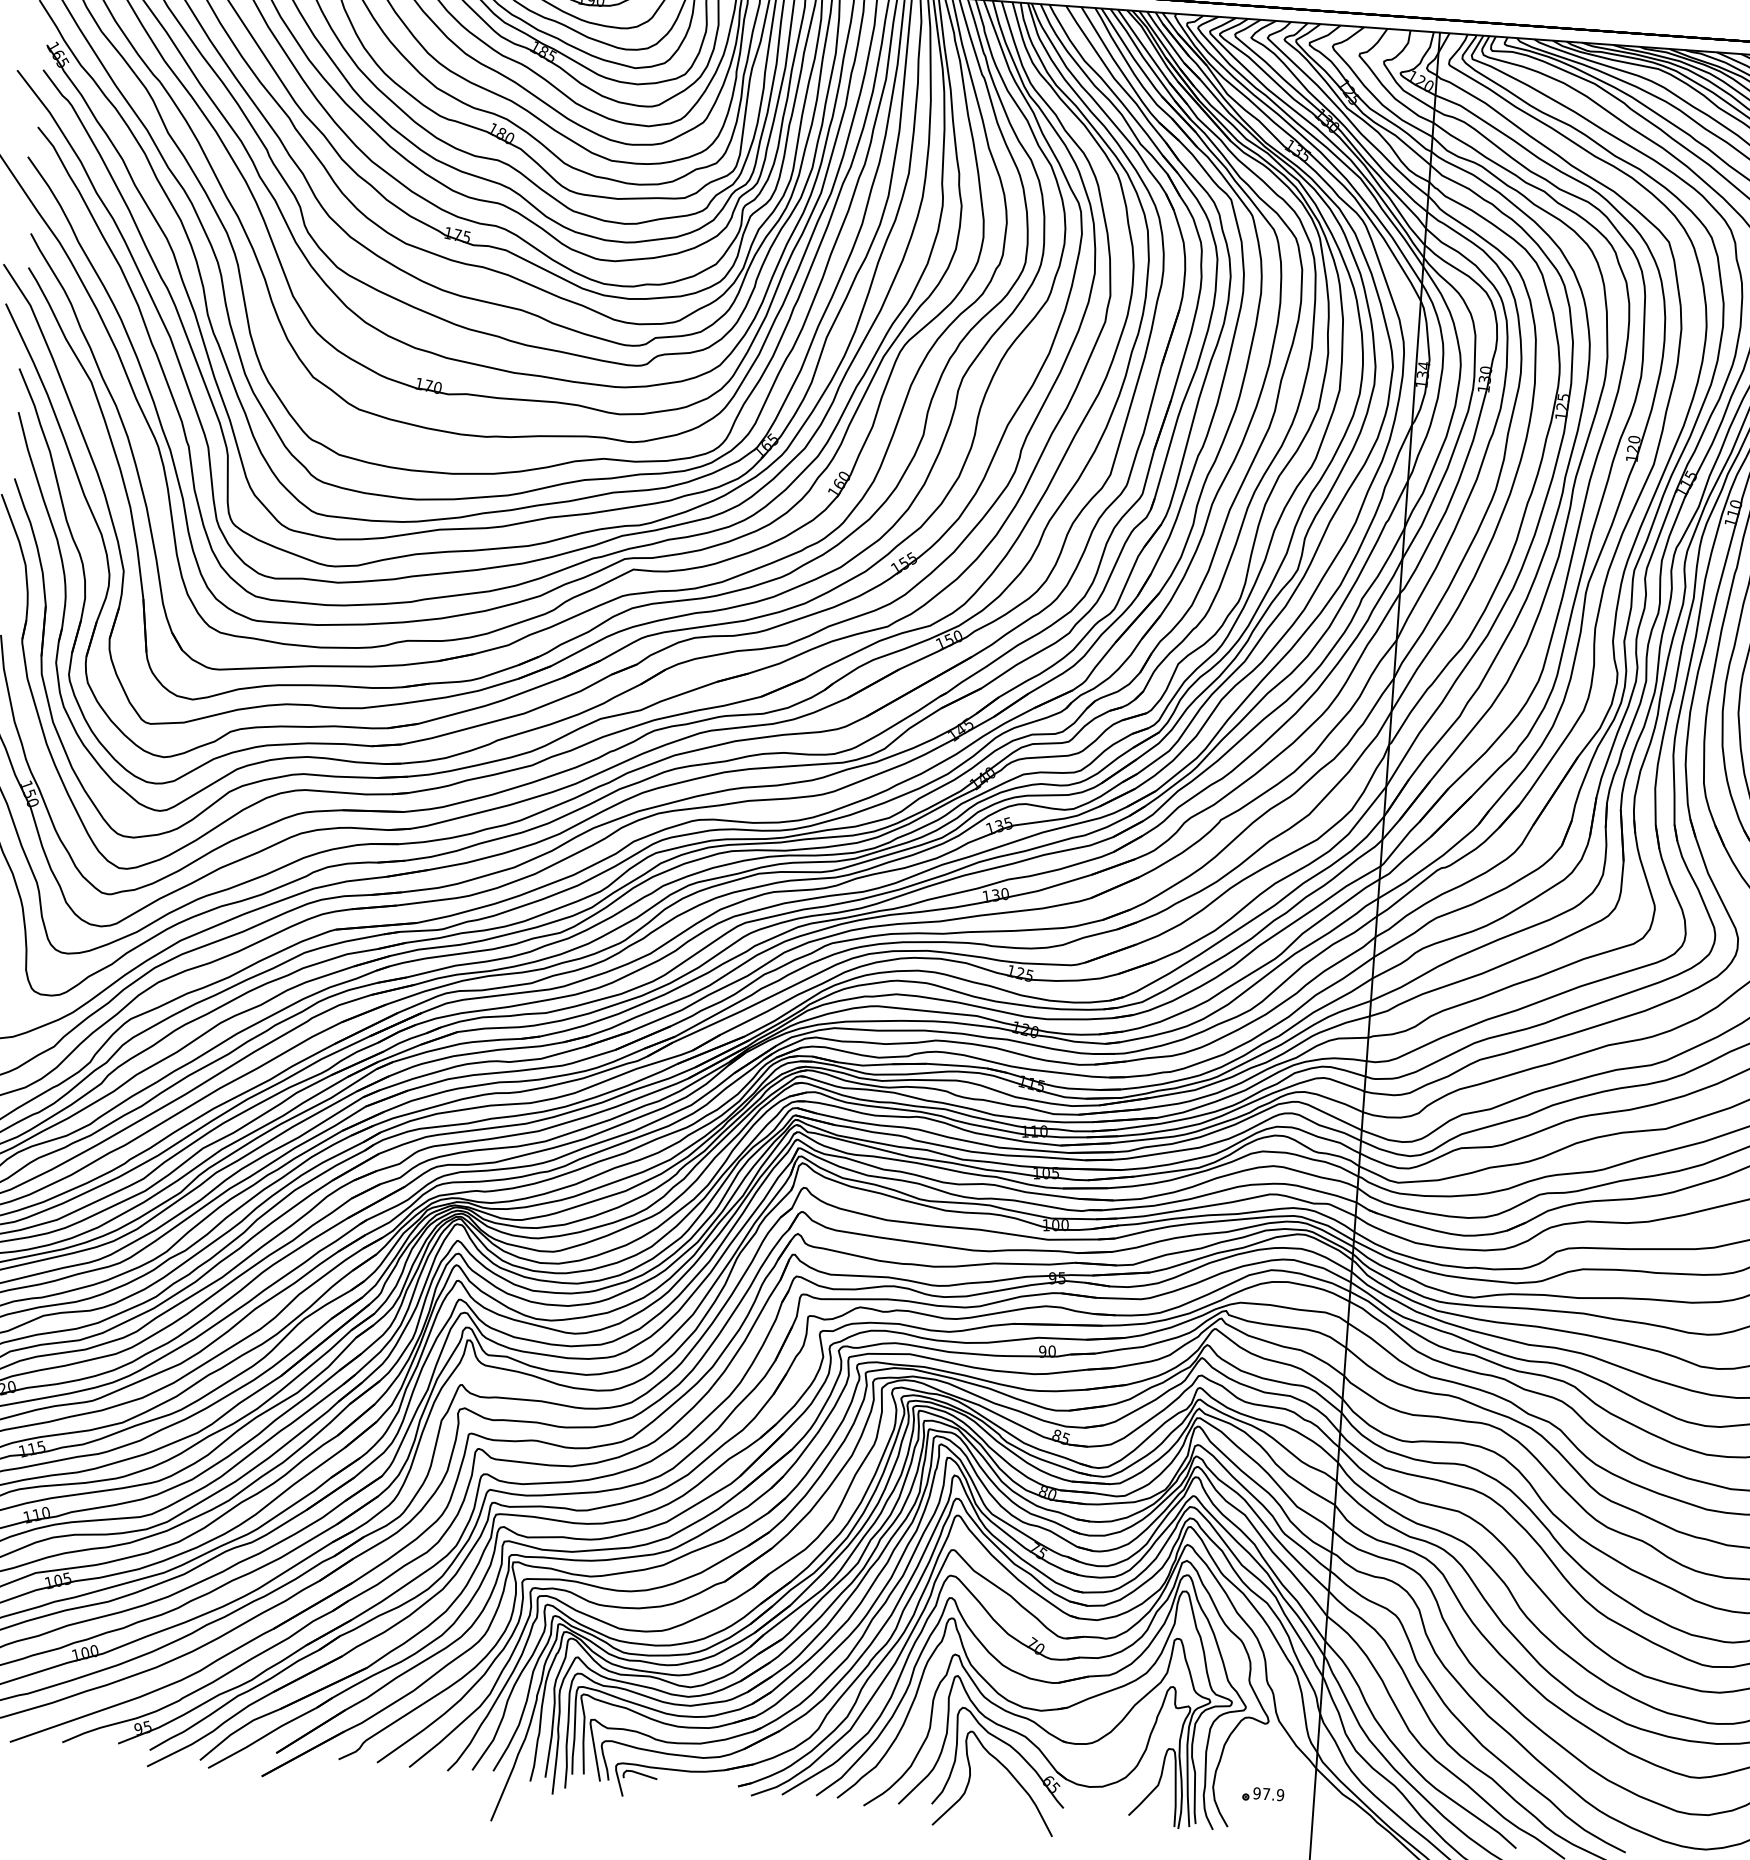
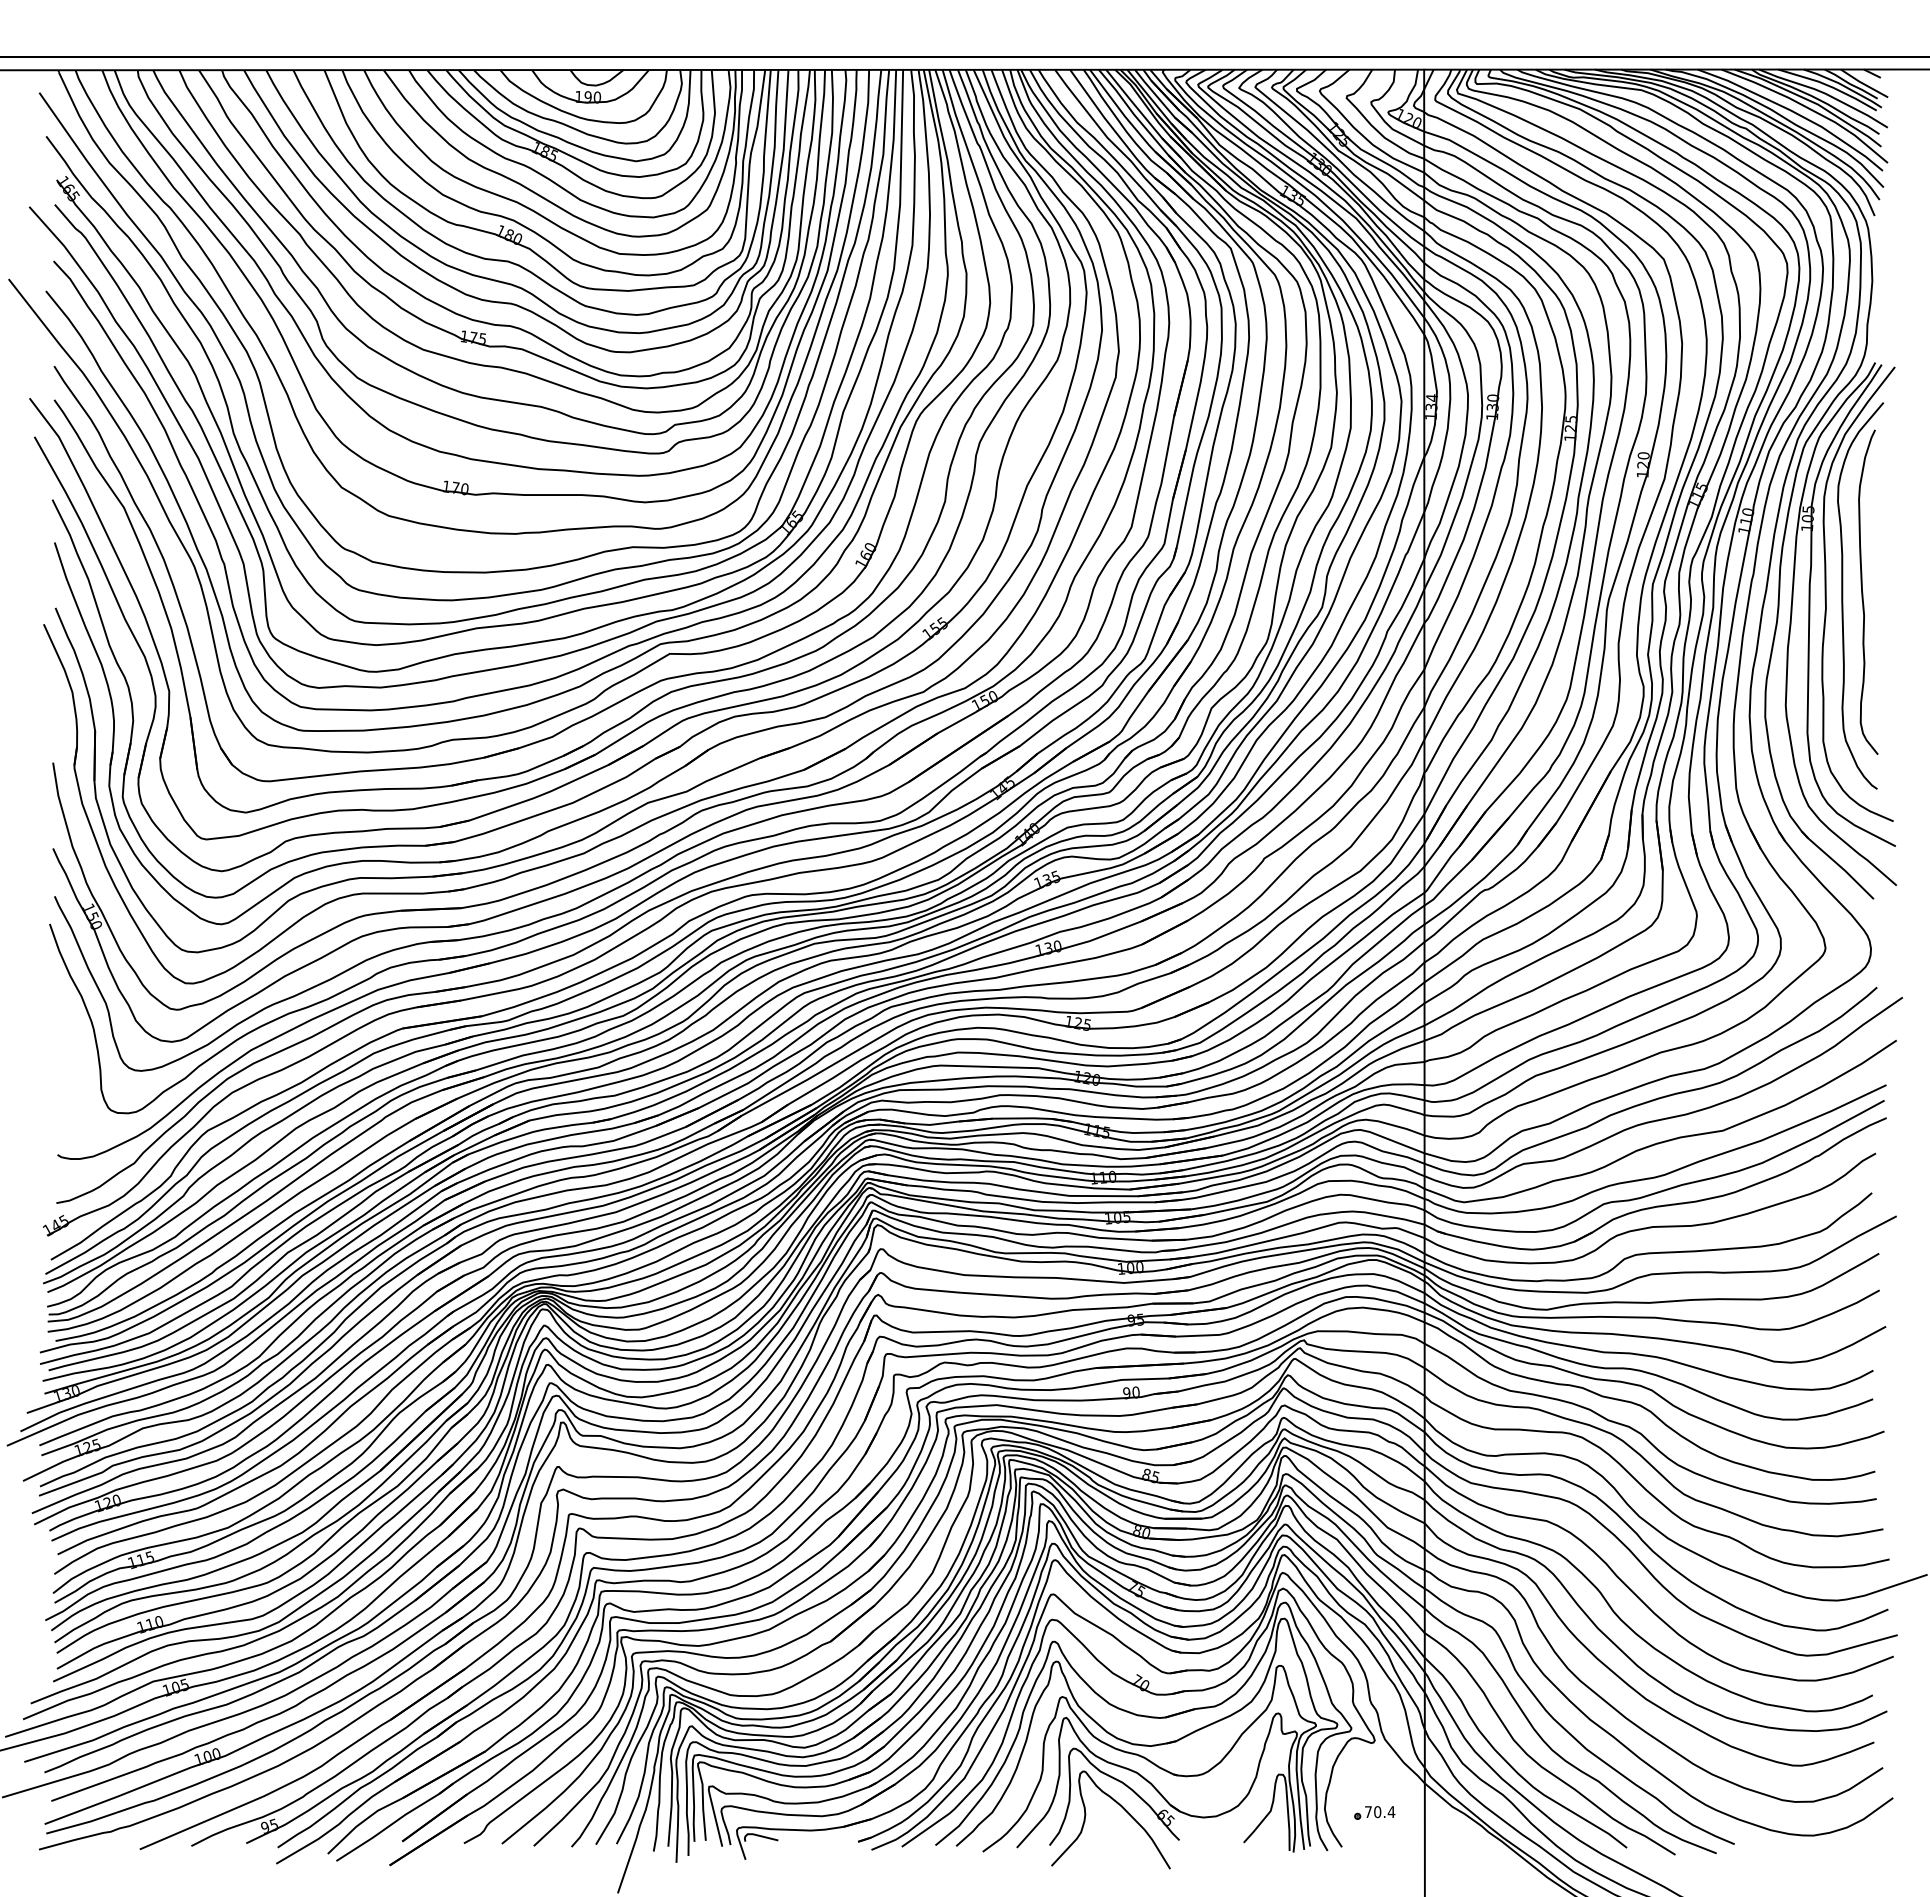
text: (1268, 1794) -> (1379, 1812), 97.9 -> 70.4

